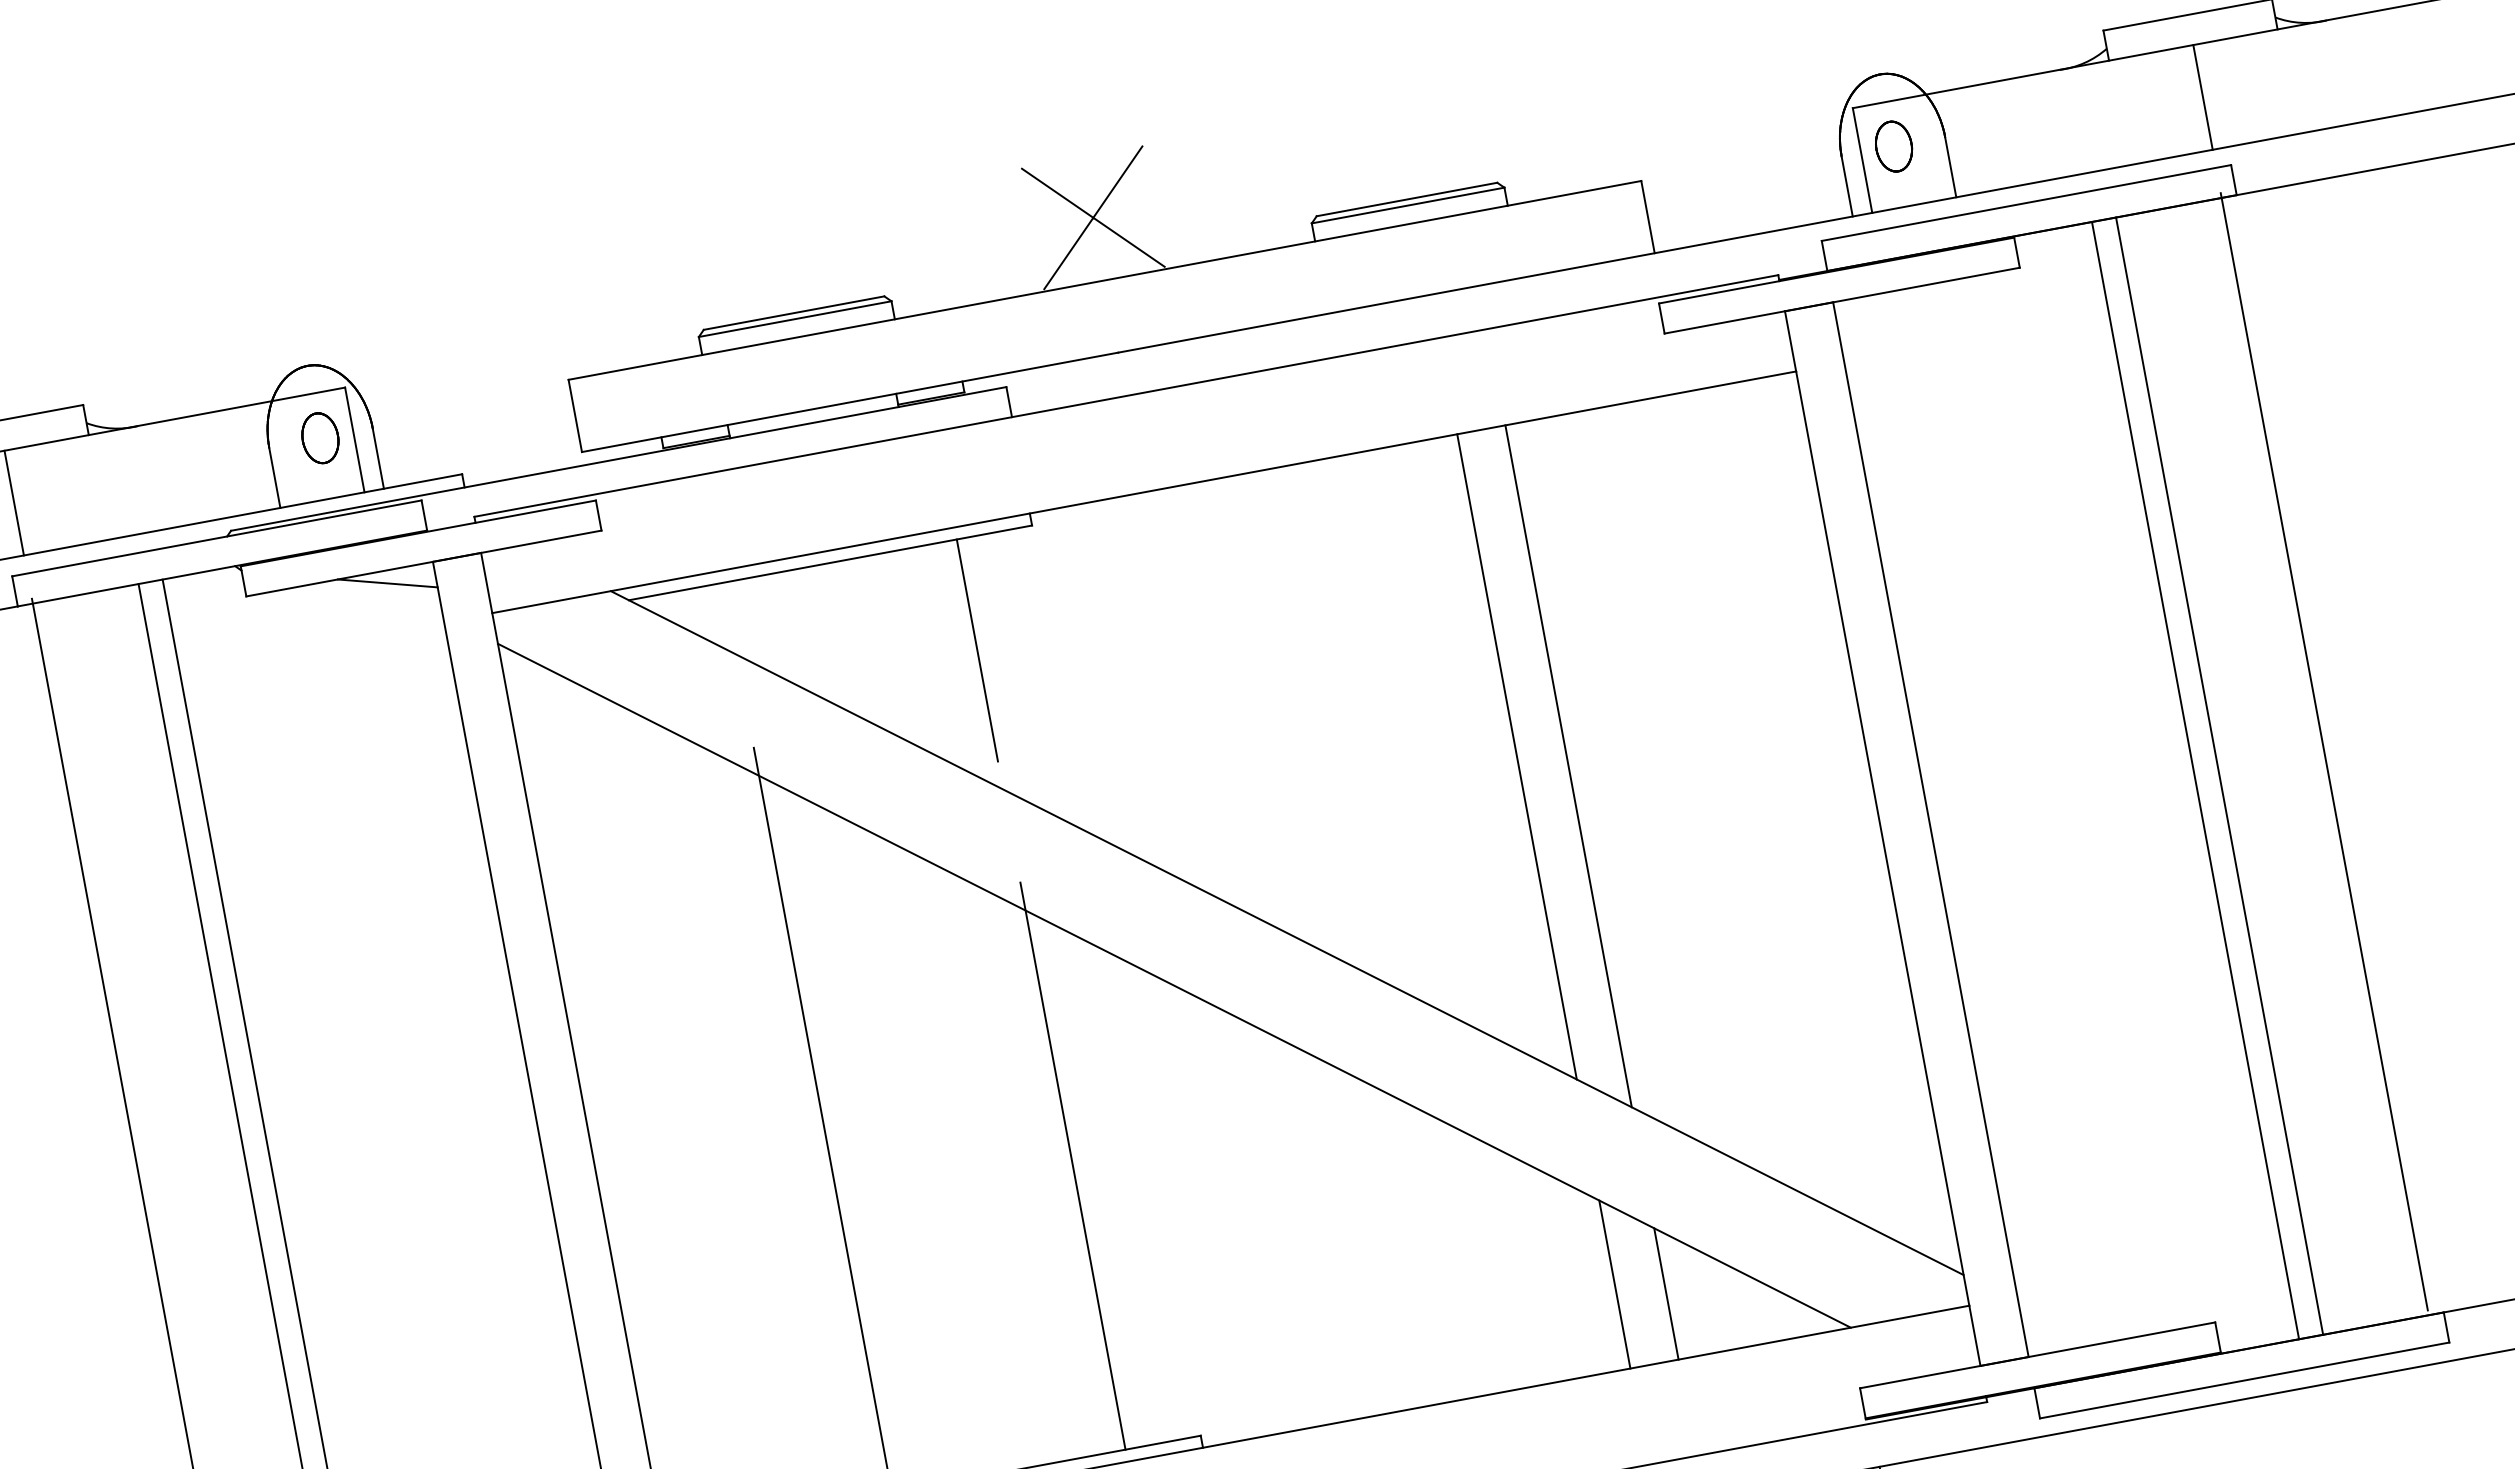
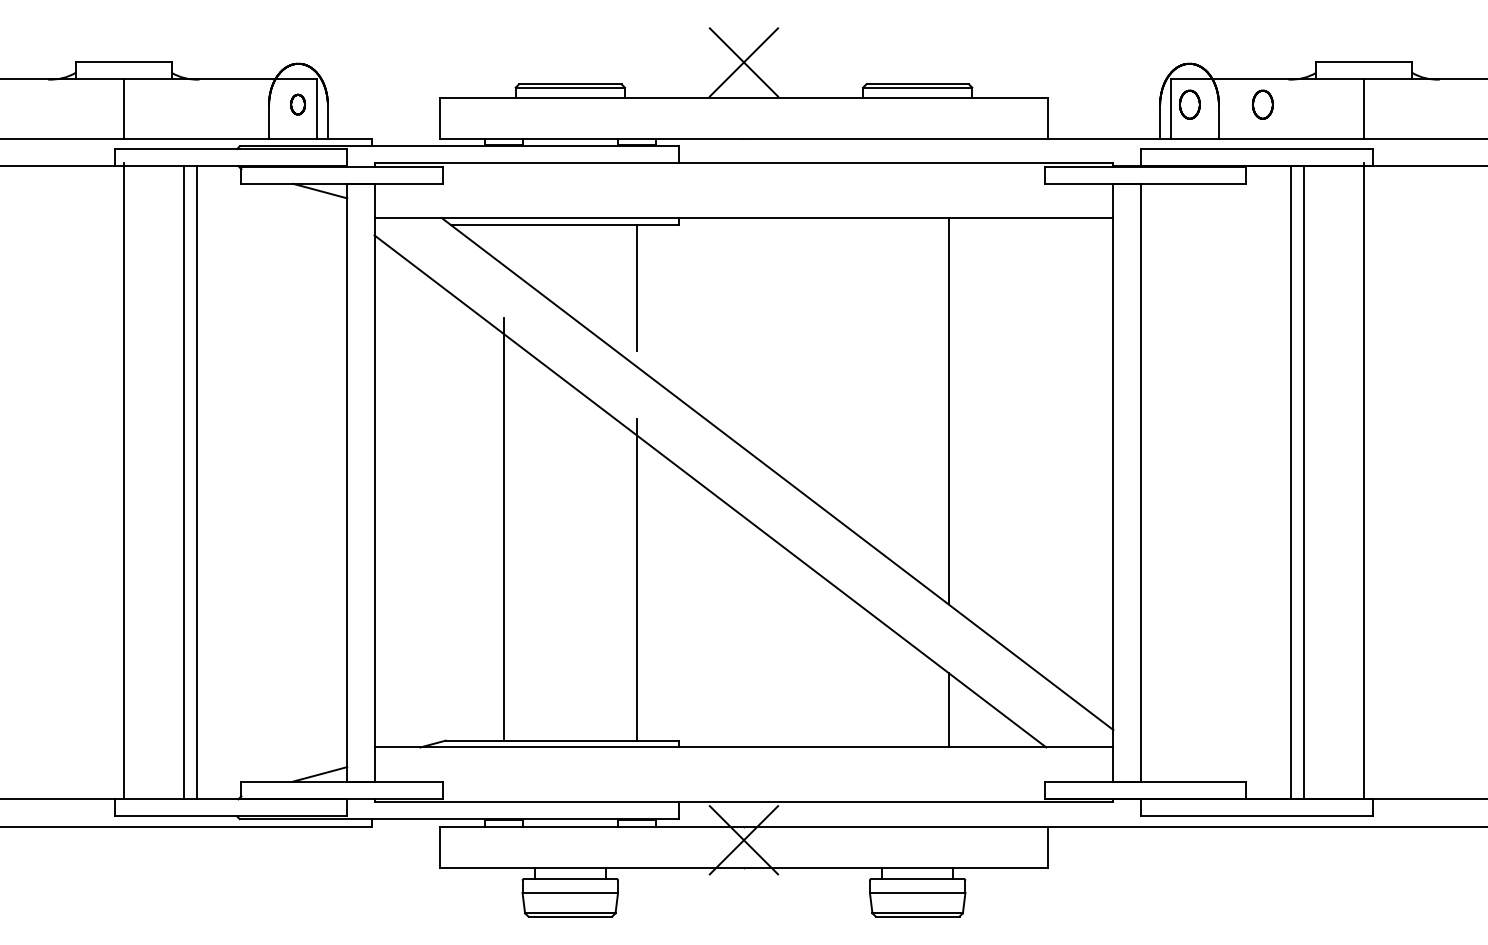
part: (2022, 122) -> (1262, 104), added
part: (319, 438) -> (297, 104), size x0.7
line: (1517, 756) -> (921, 400), removed
line: (1614, 1283) -> (921, 699), removed

